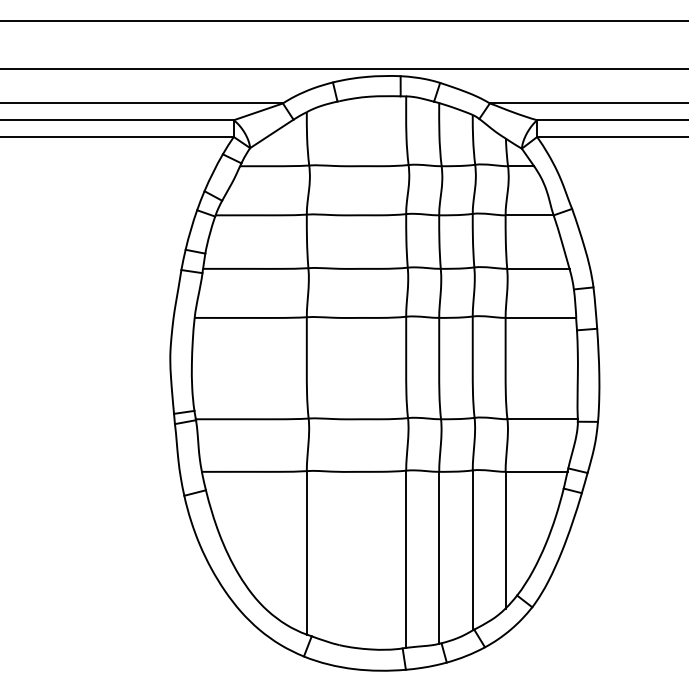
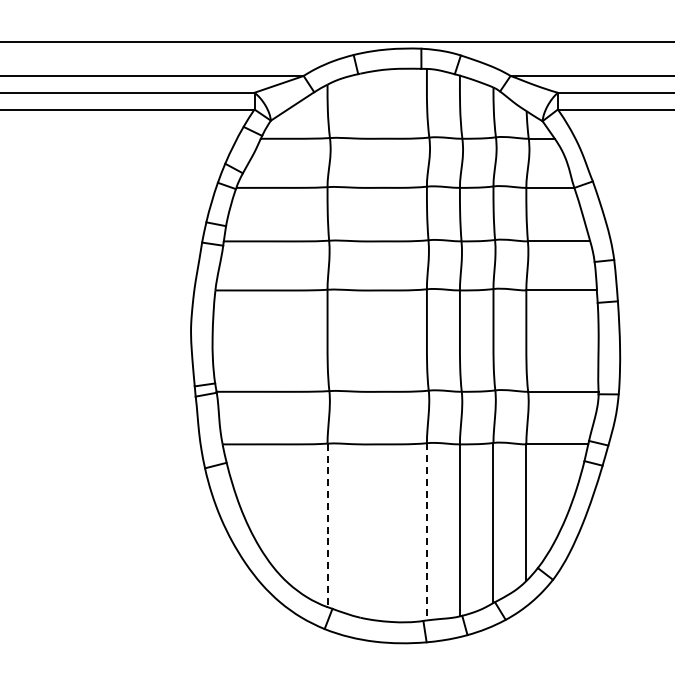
line: (306, 552) -> (327, 525), solid -> dashed
line: (406, 559) -> (427, 532), solid -> dashed

